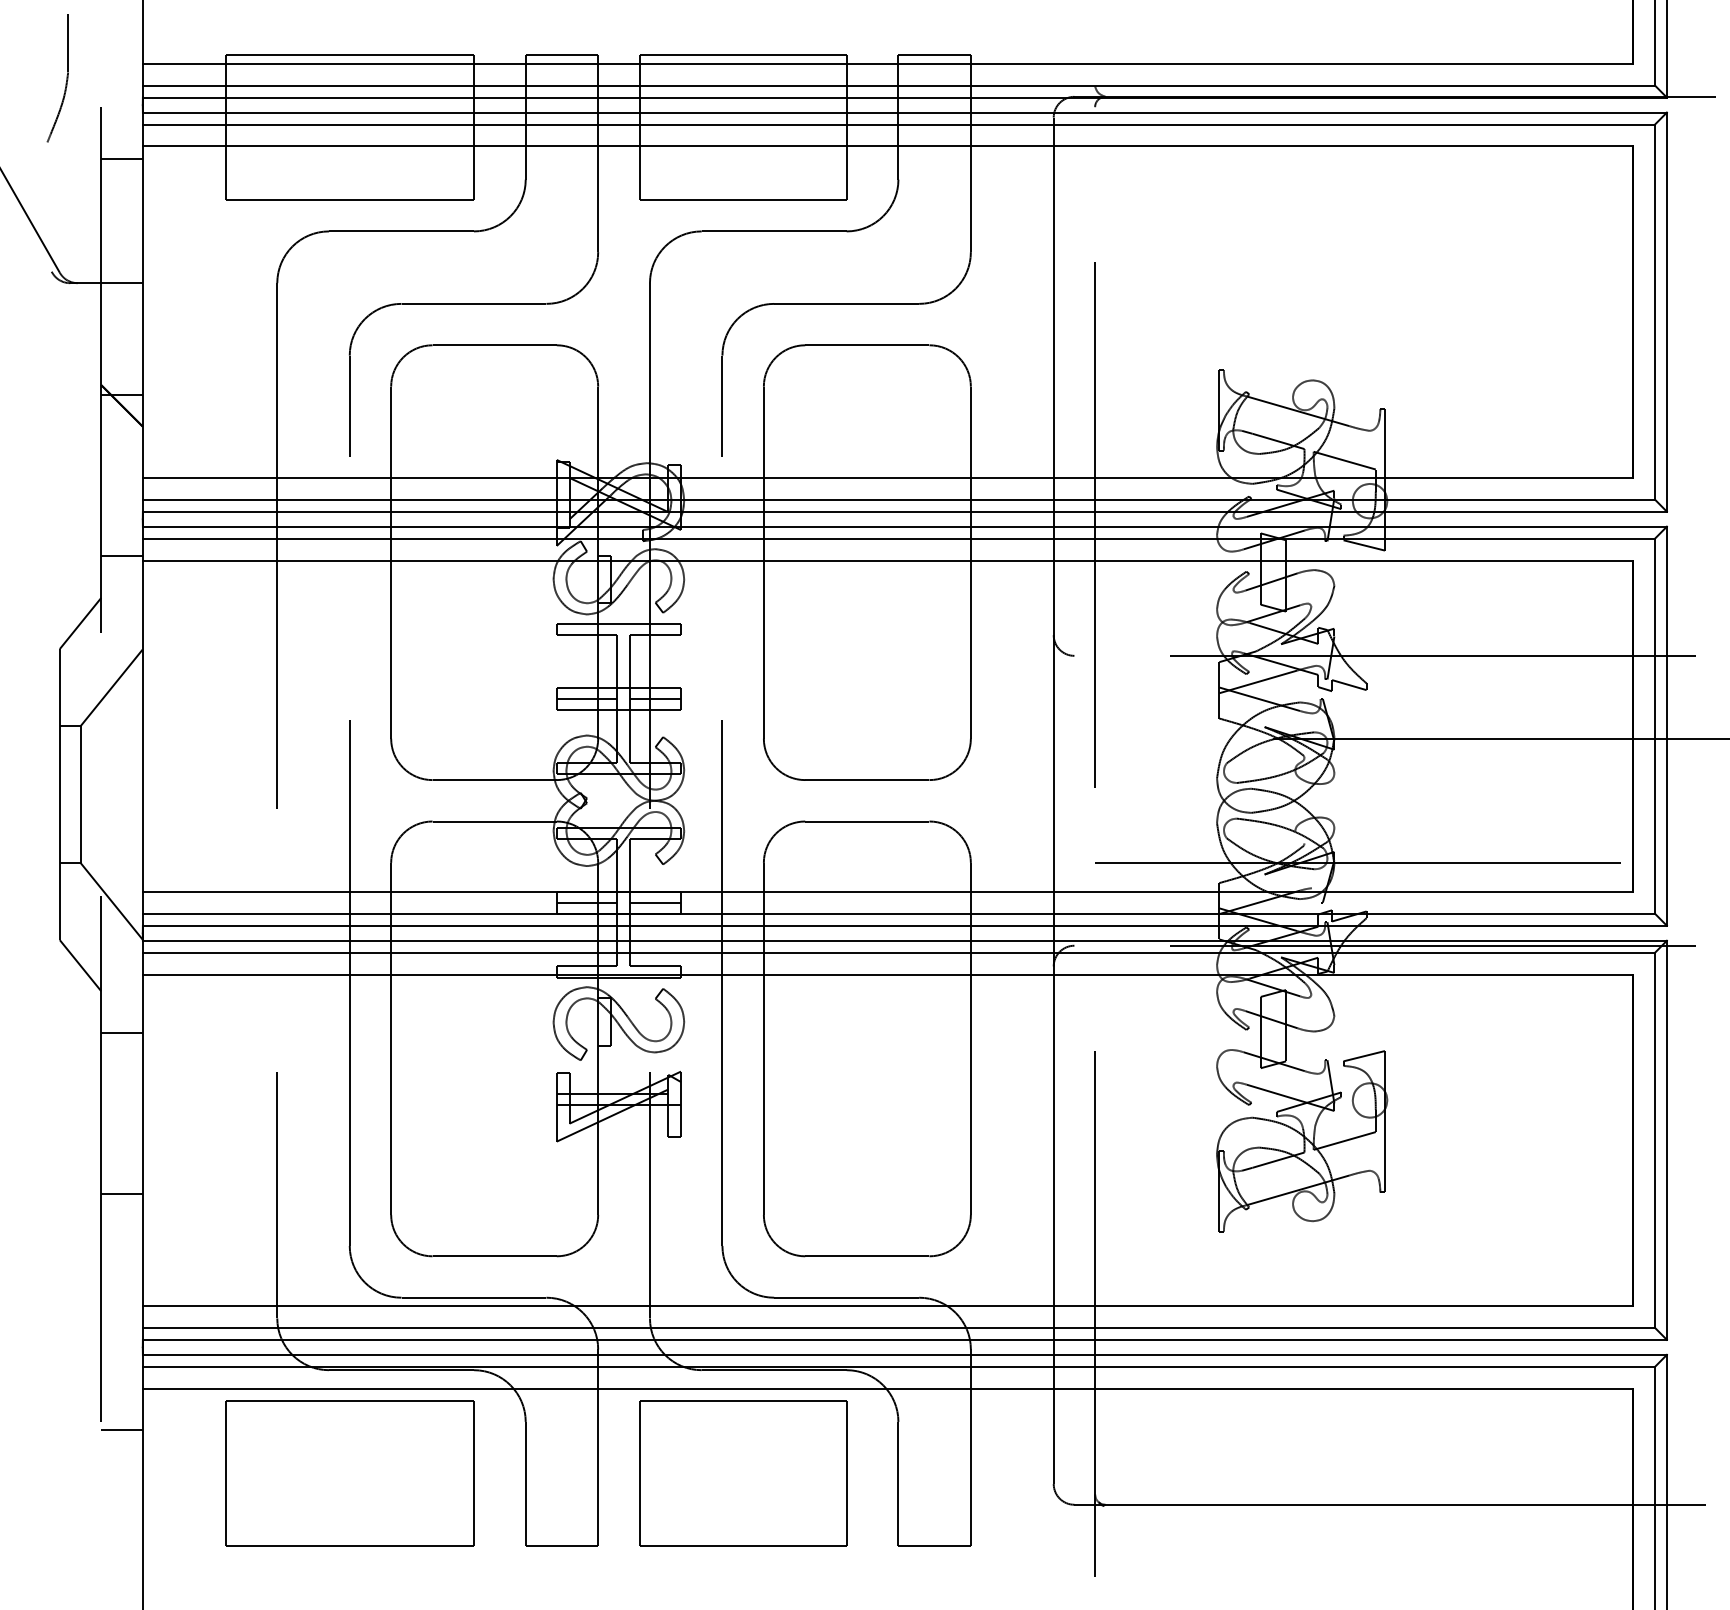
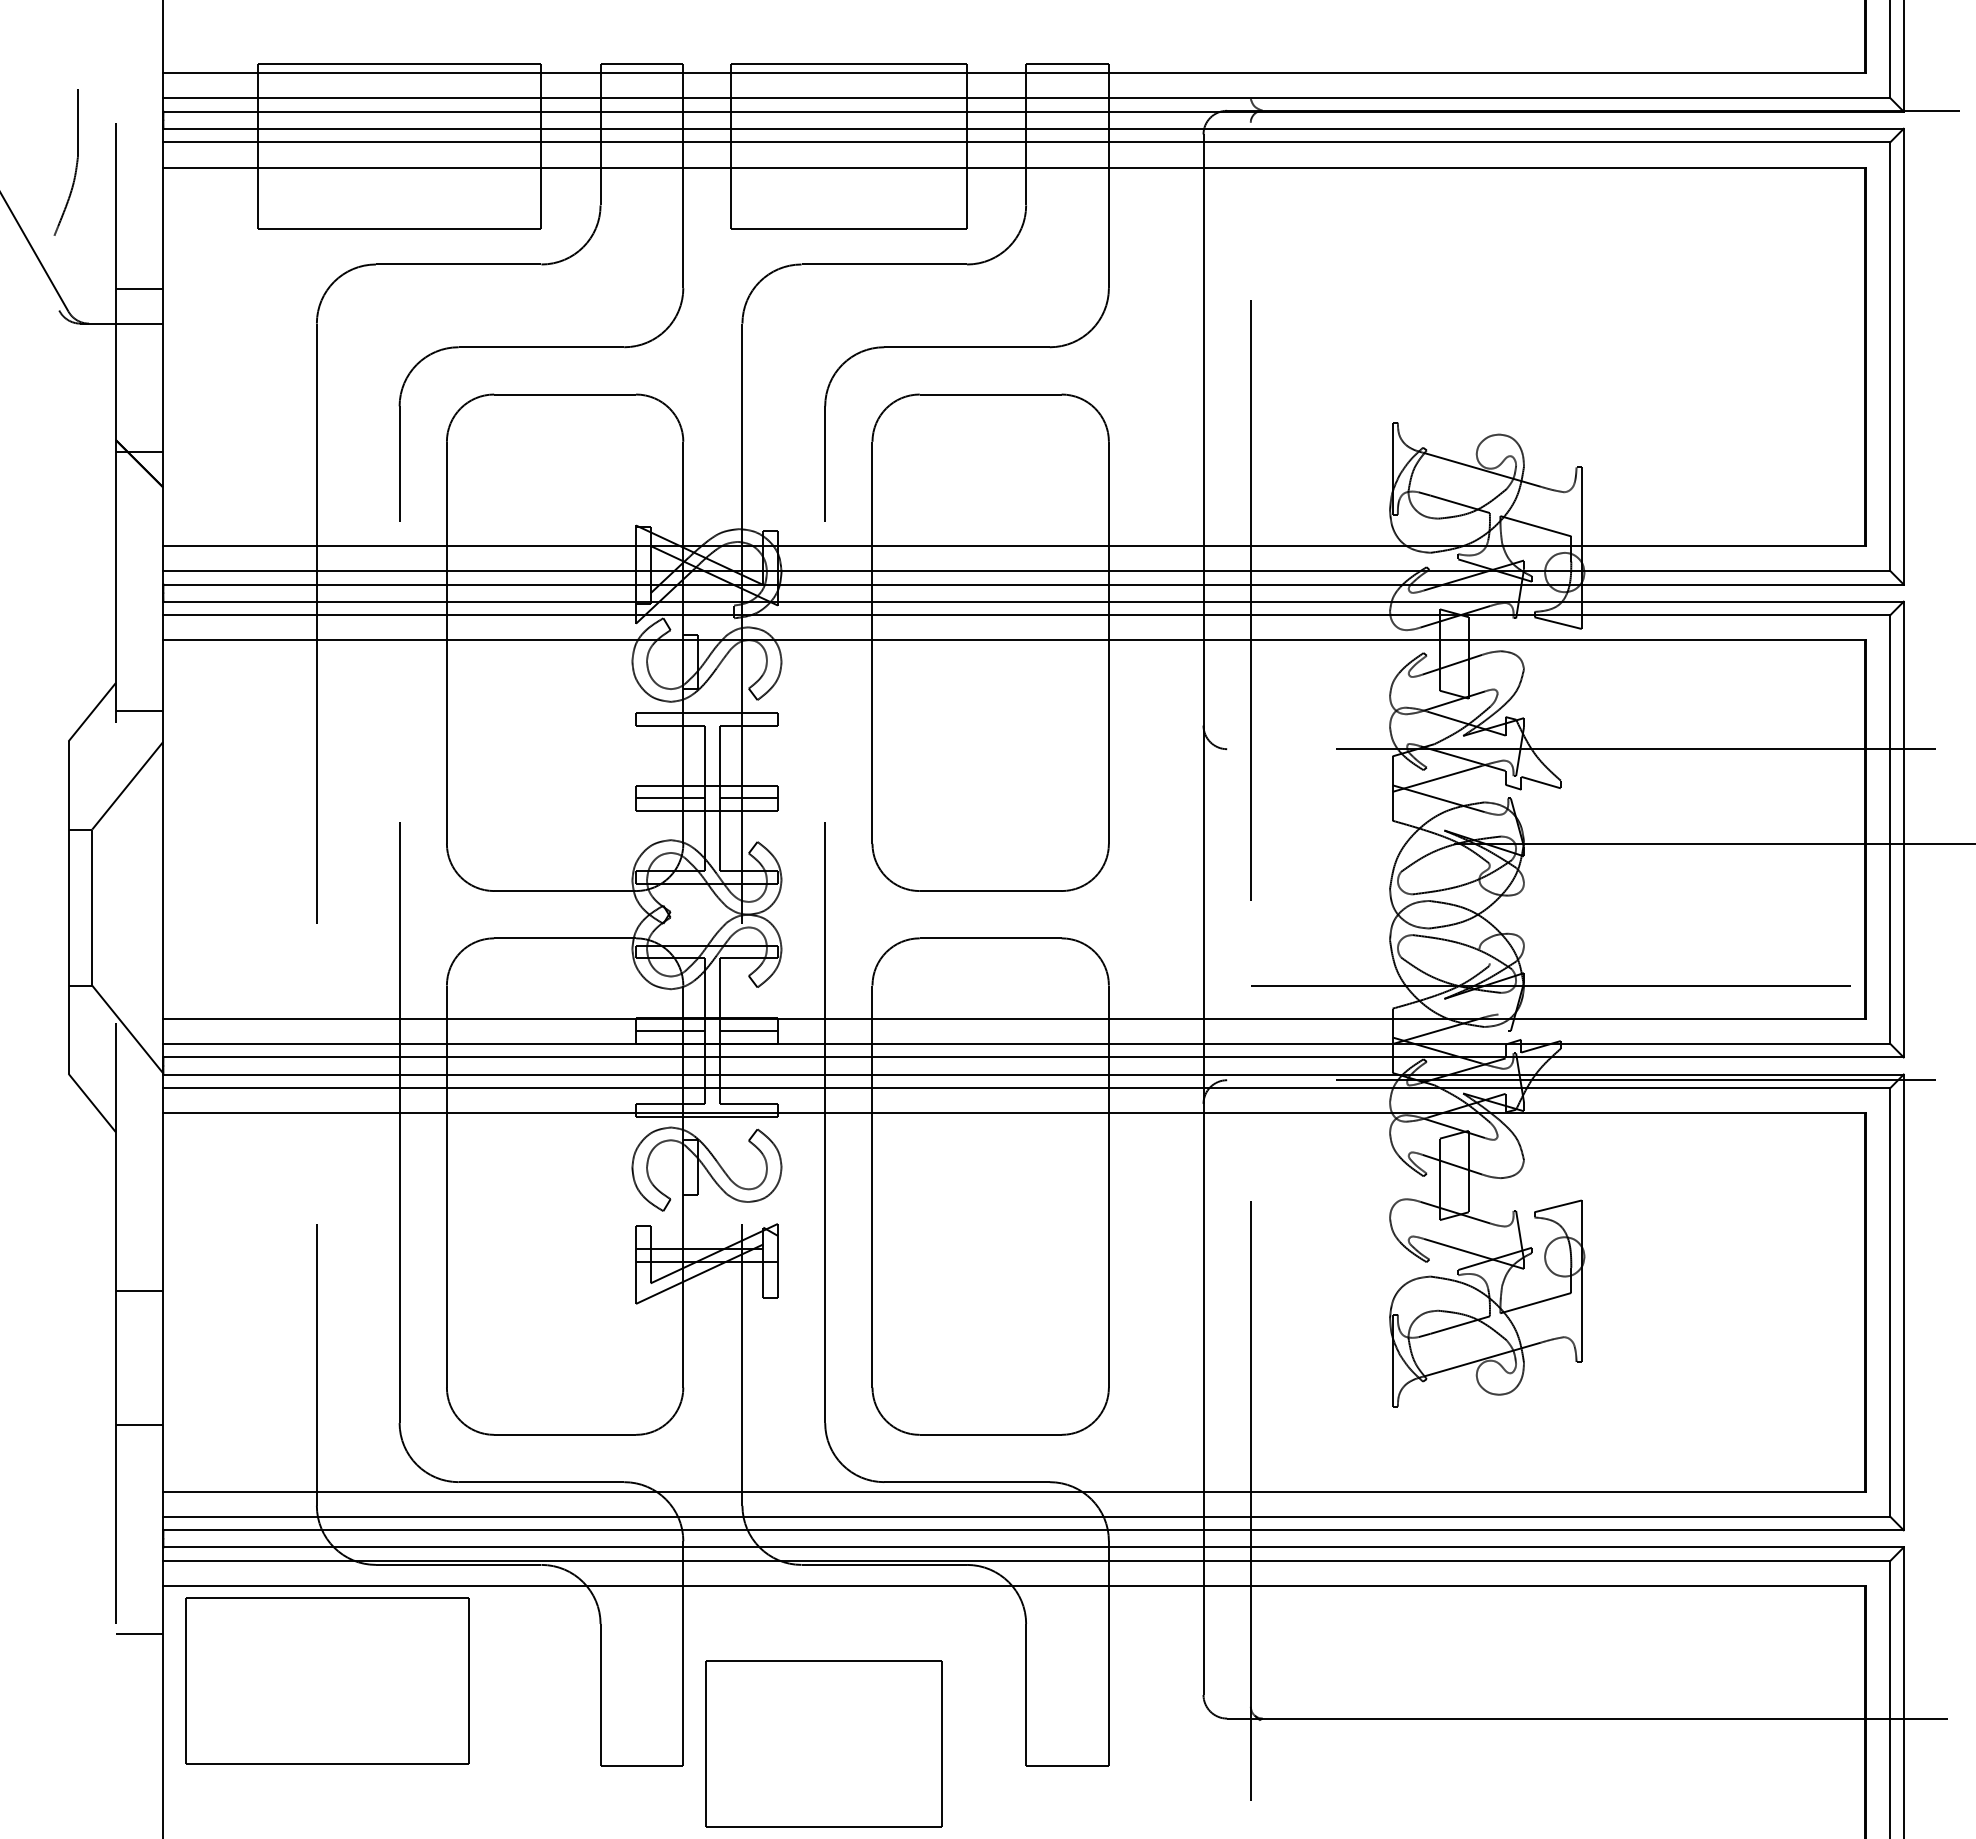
part: (65, 81) -> (75, 166), moved
line: (121, 158) -> (139, 289), moved
line: (121, 556) -> (139, 710), moved
line: (121, 1032) -> (139, 1290), moved
line: (121, 1193) -> (139, 1424), moved
part: (349, 1473) -> (327, 1680), moved
part: (742, 1473) -> (823, 1743), moved

